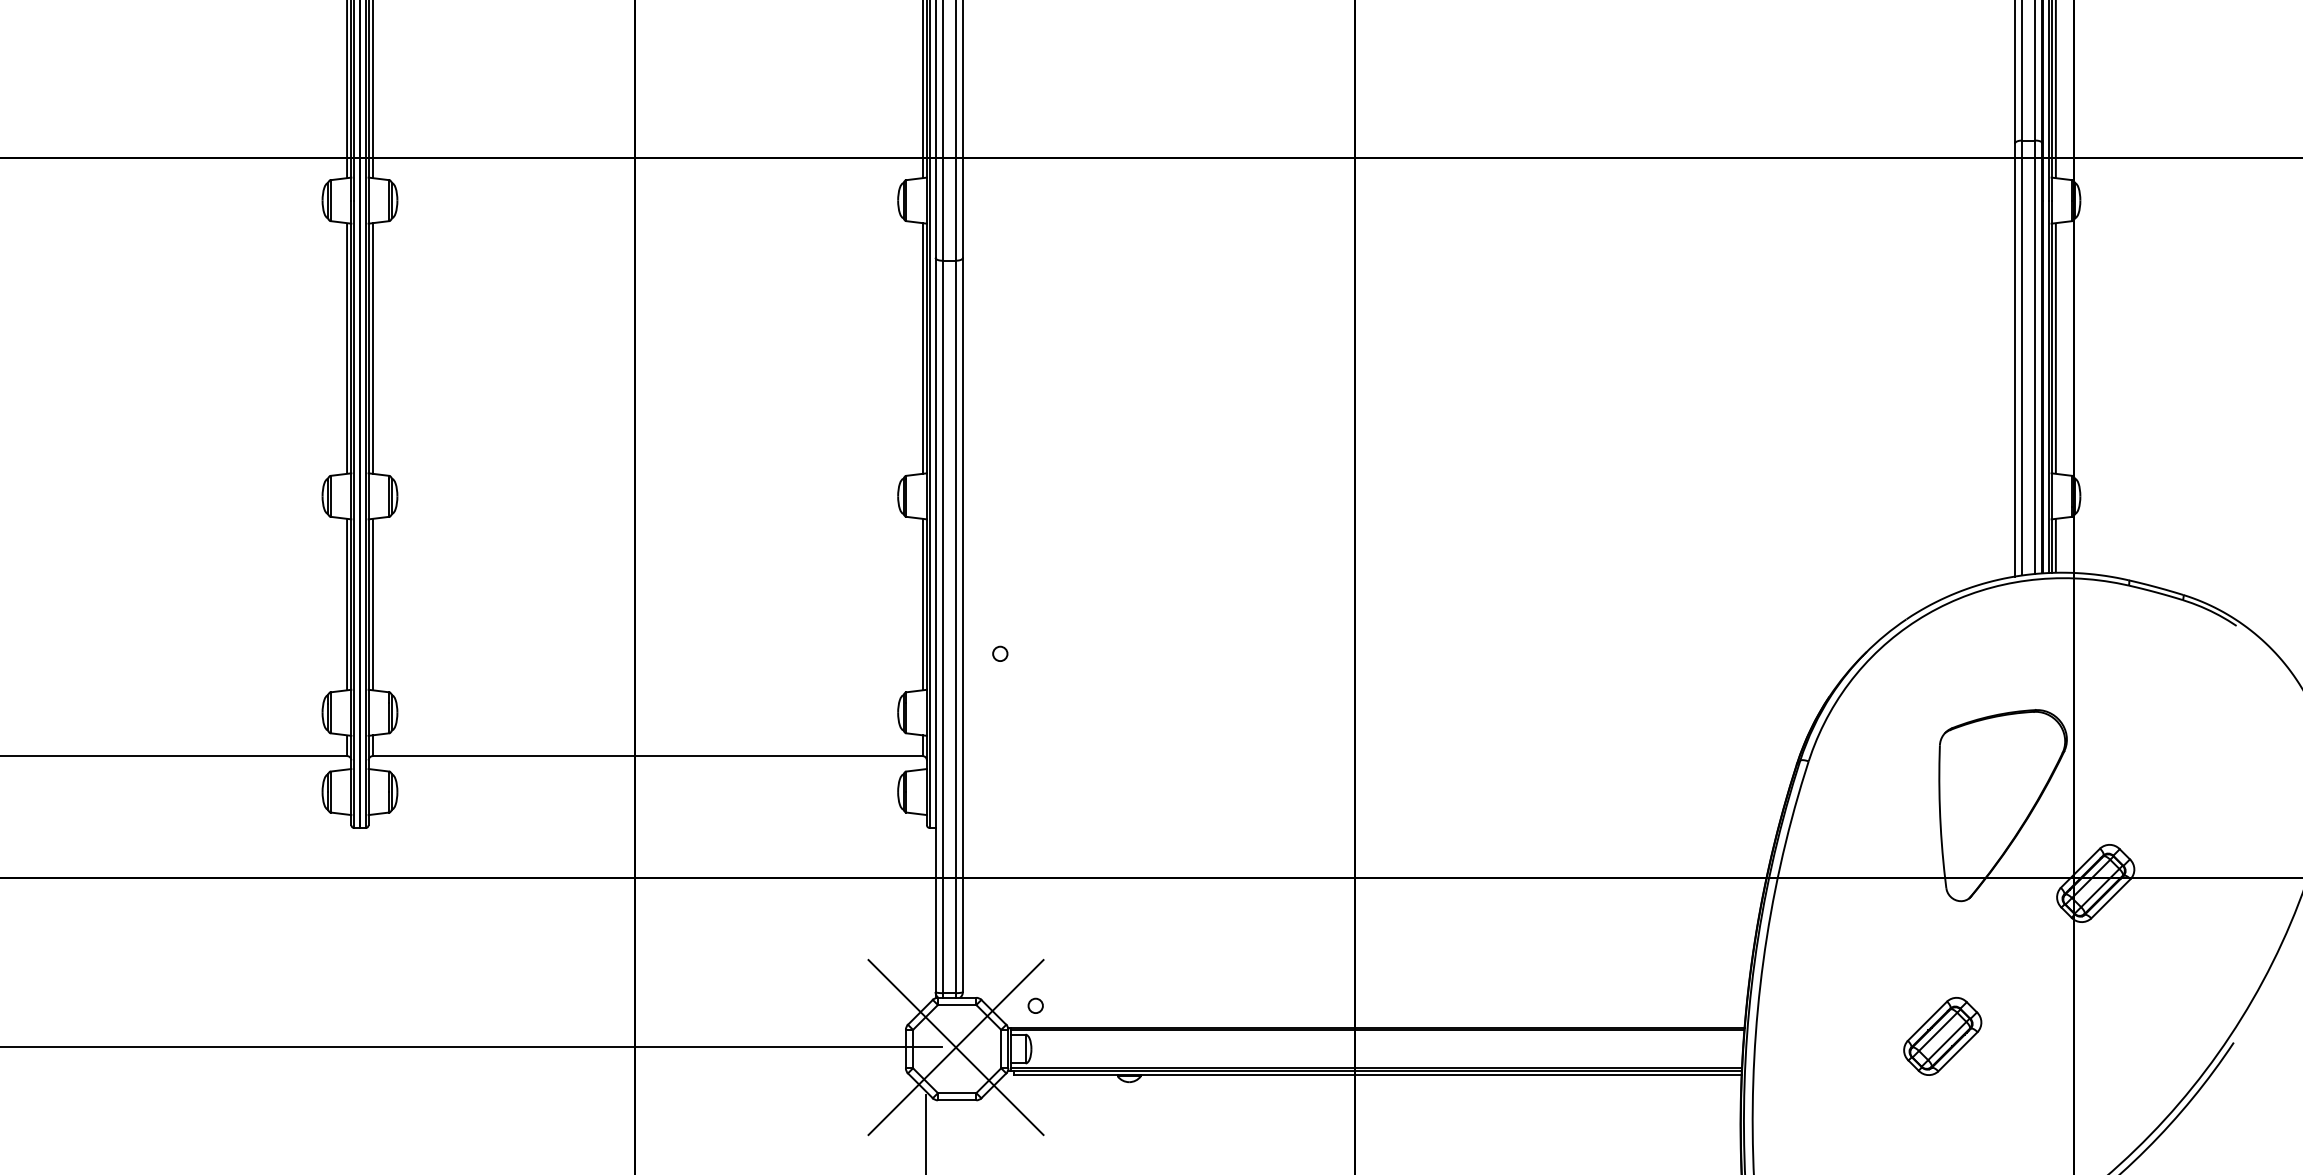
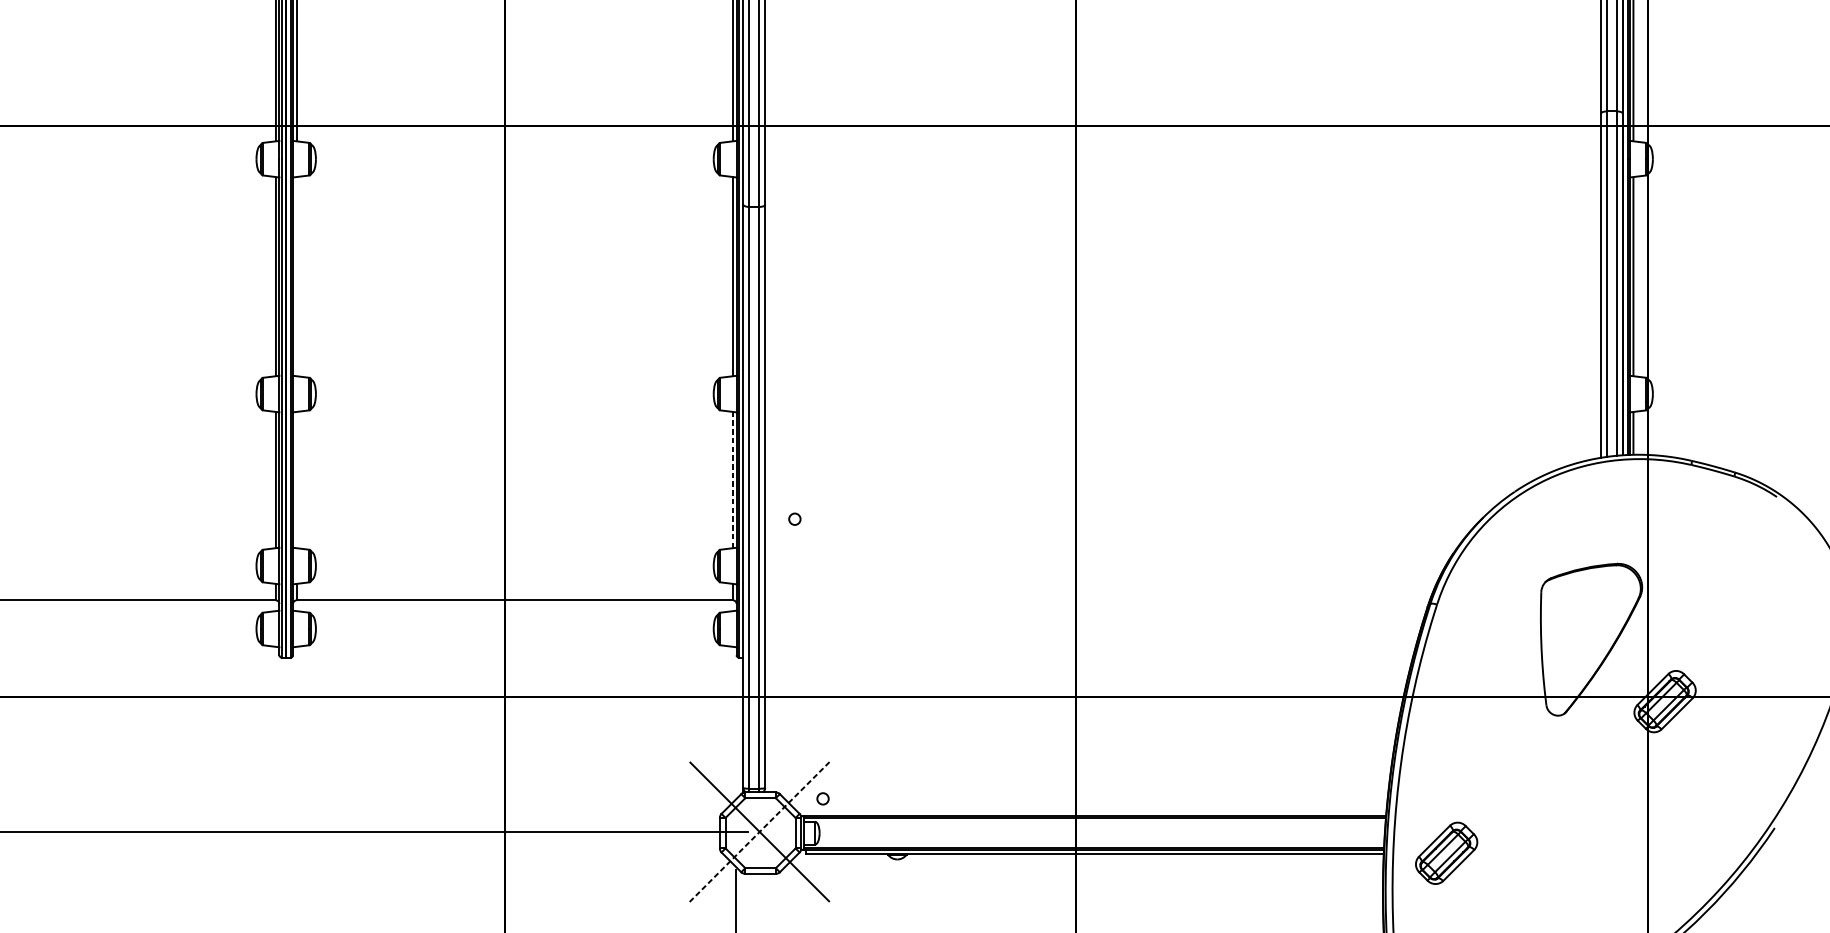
line: (372, 348) -> (296, 276), removed
line: (372, 604) -> (296, 480), removed
line: (922, 604) -> (733, 480), solid -> dashed
part: (1942, 1036) -> (1446, 853), moved
line: (956, 1047) -> (760, 831), solid -> dashed

